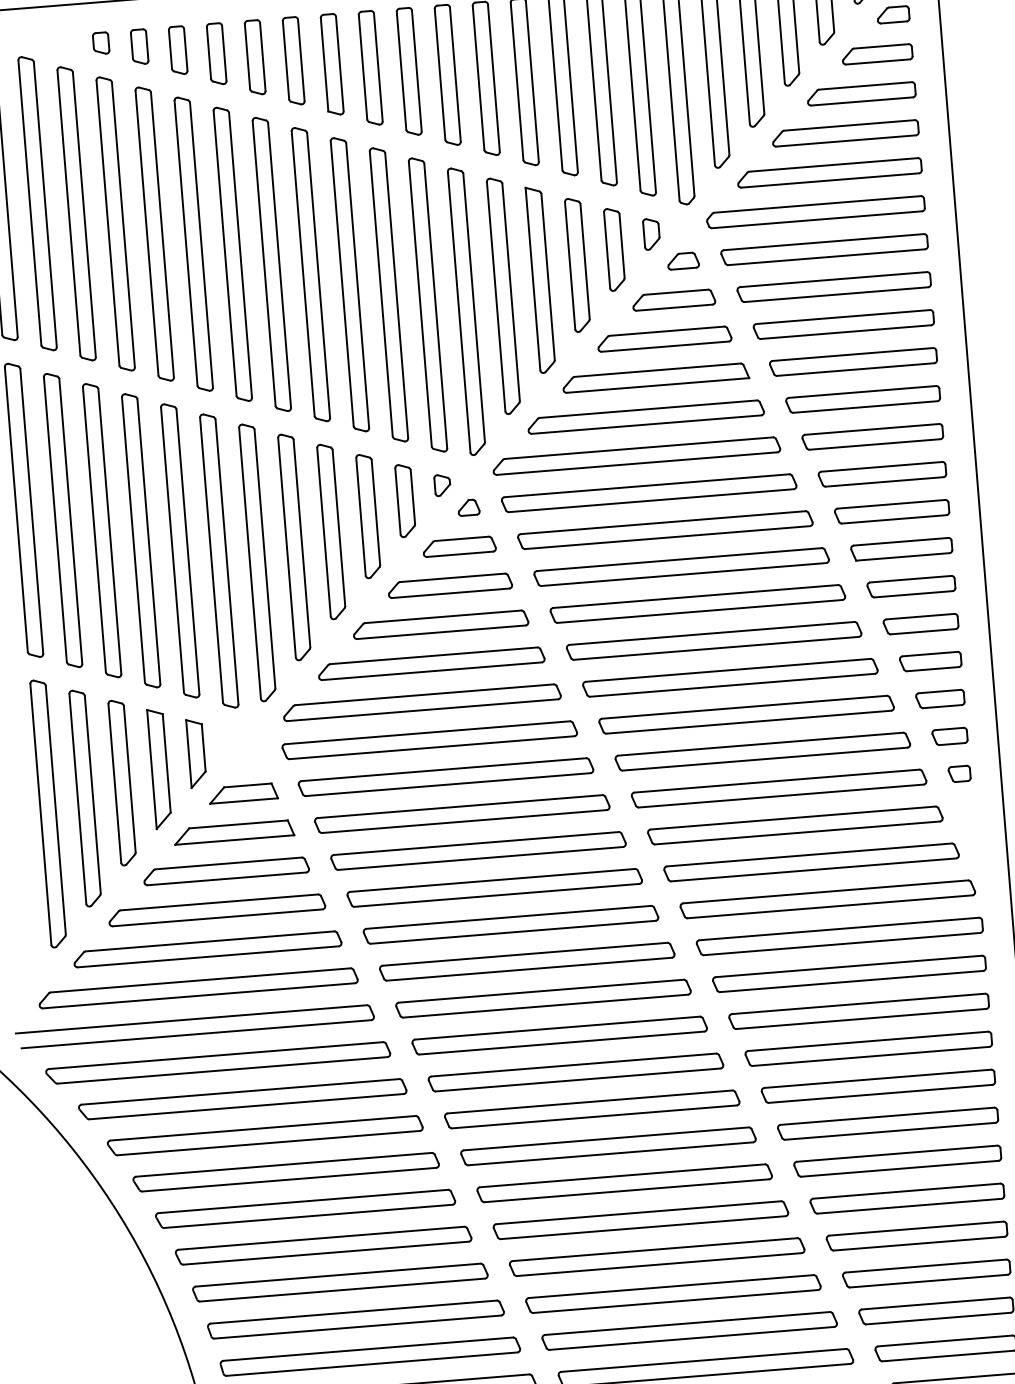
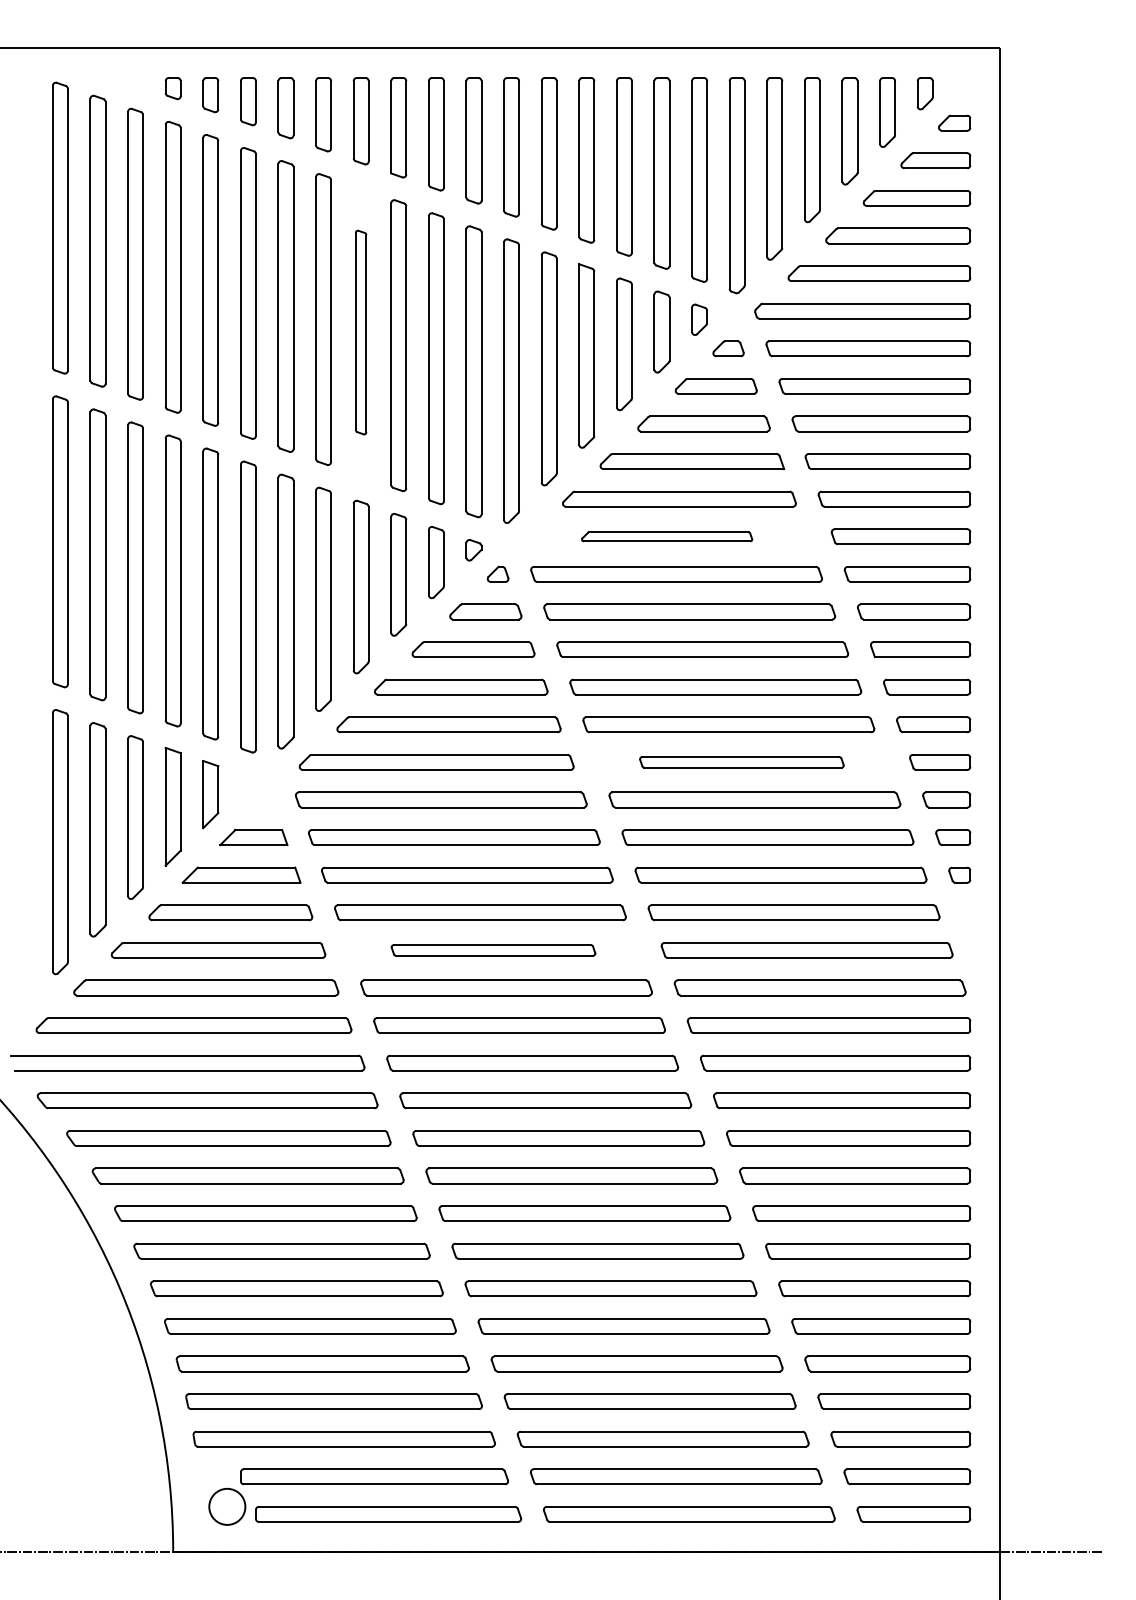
part: (310, 274) -> (360, 332), size x0.7
part: (635, 455) -> (666, 536), size x0.6
part: (729, 677) -> (741, 762), size x0.7
part: (494, 888) -> (493, 950), size x0.7

